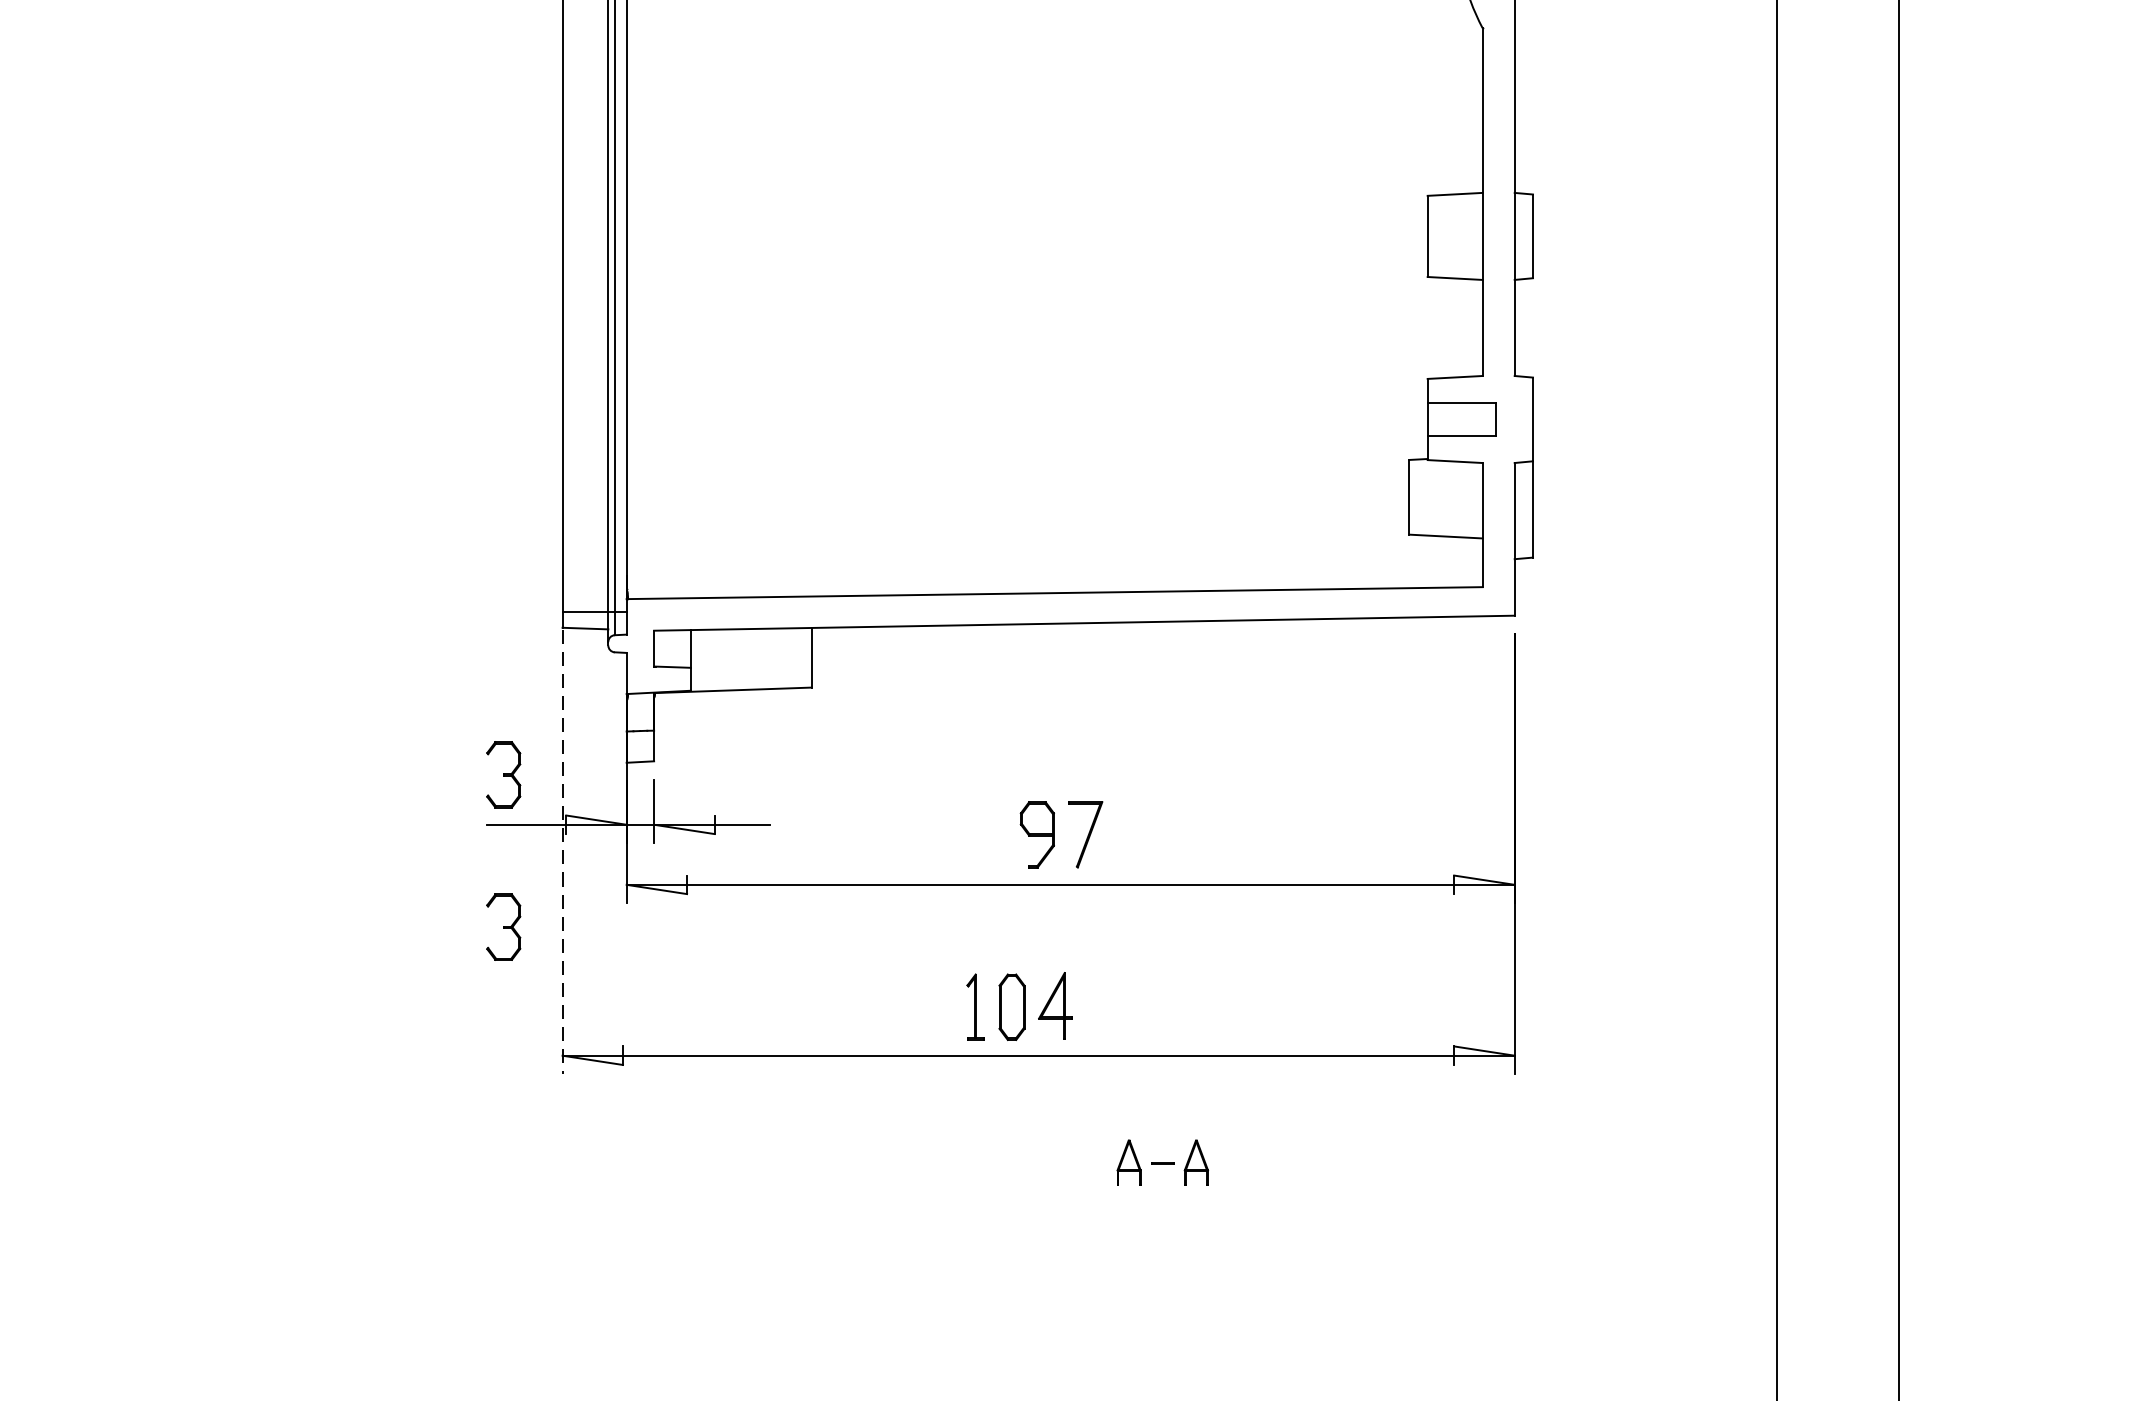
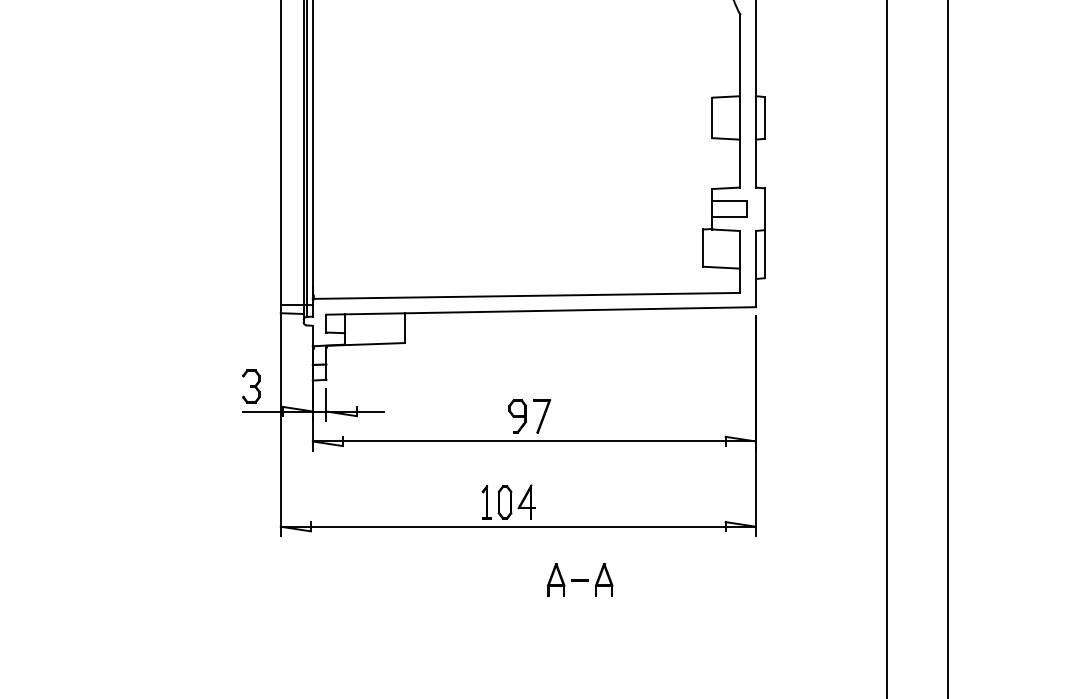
line: (561, 852) -> (280, 425), dashed -> solid
part: (503, 926) -> (251, 462), removed
part: (1163, 1161) -> (580, 579), size x1.43

